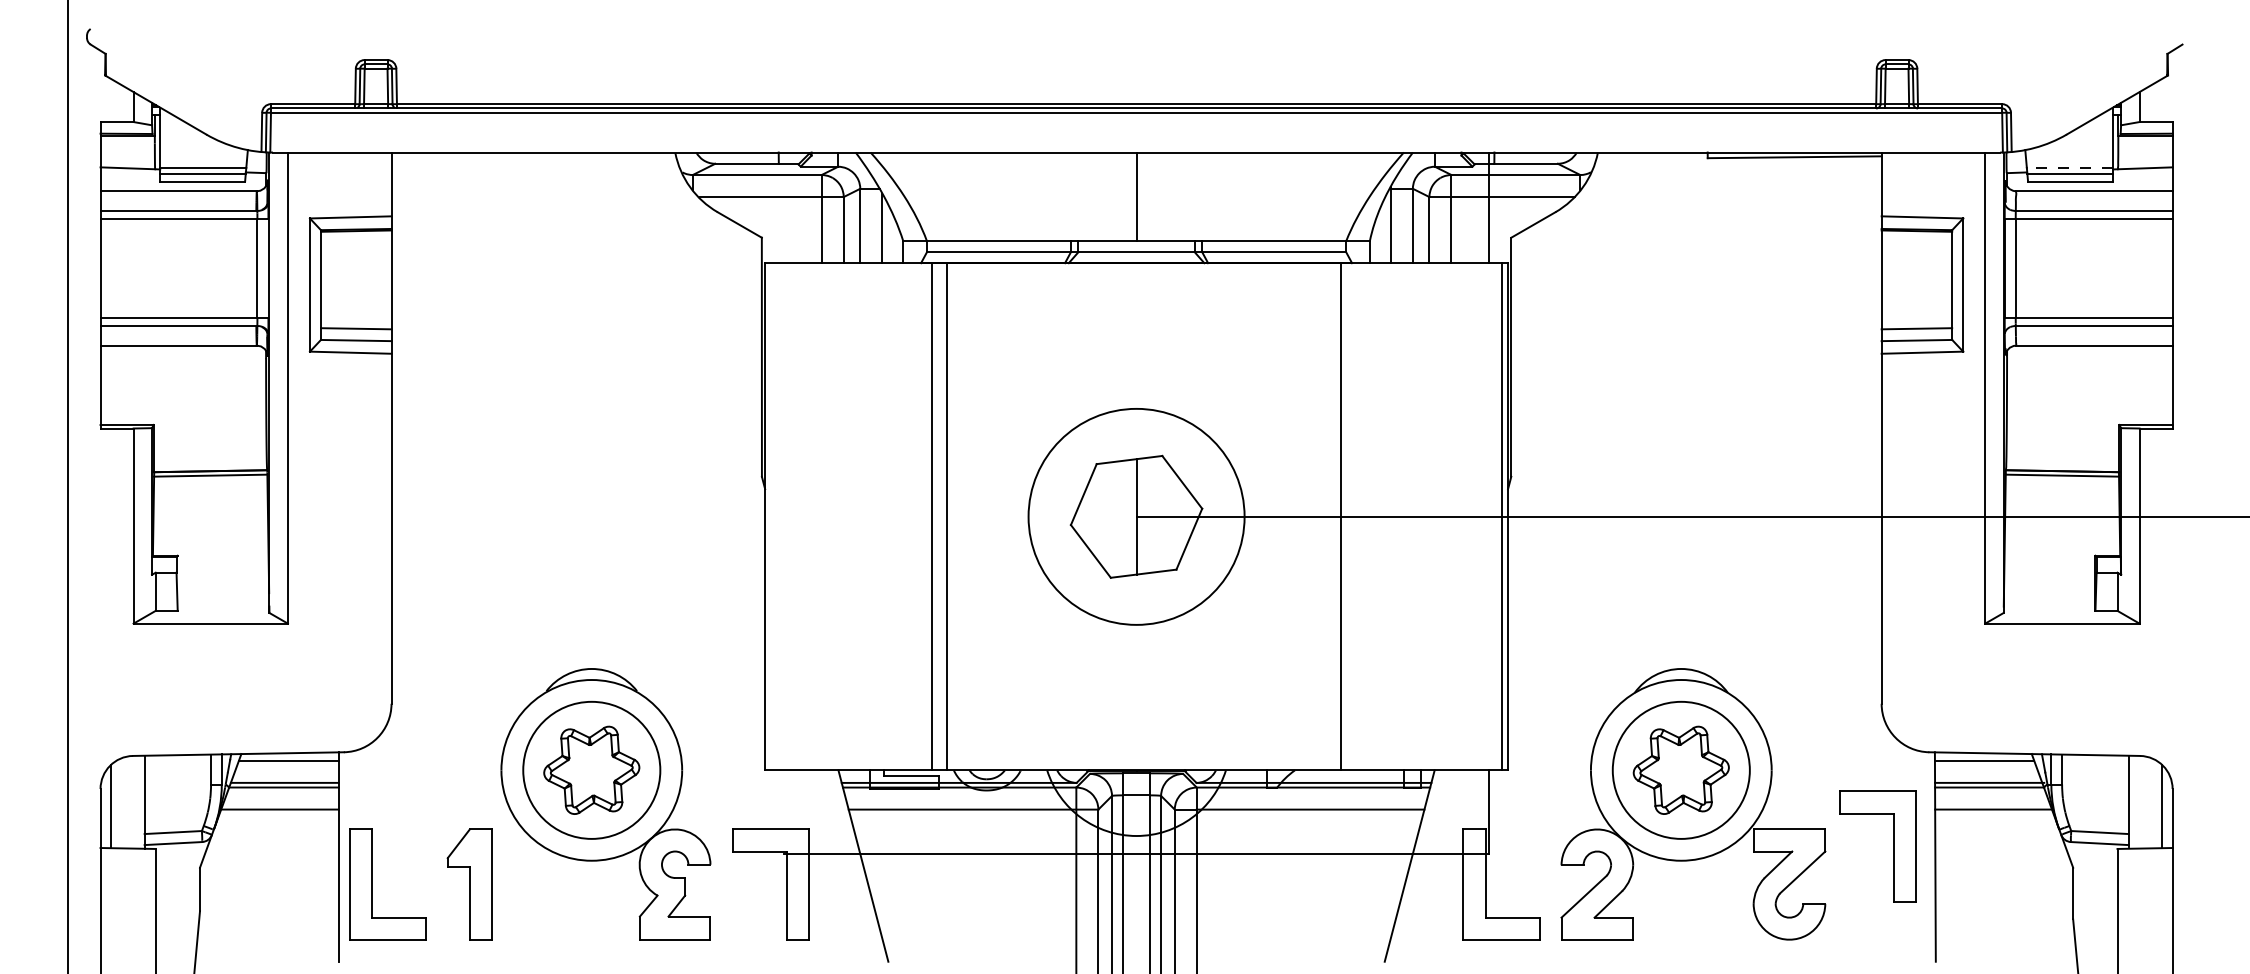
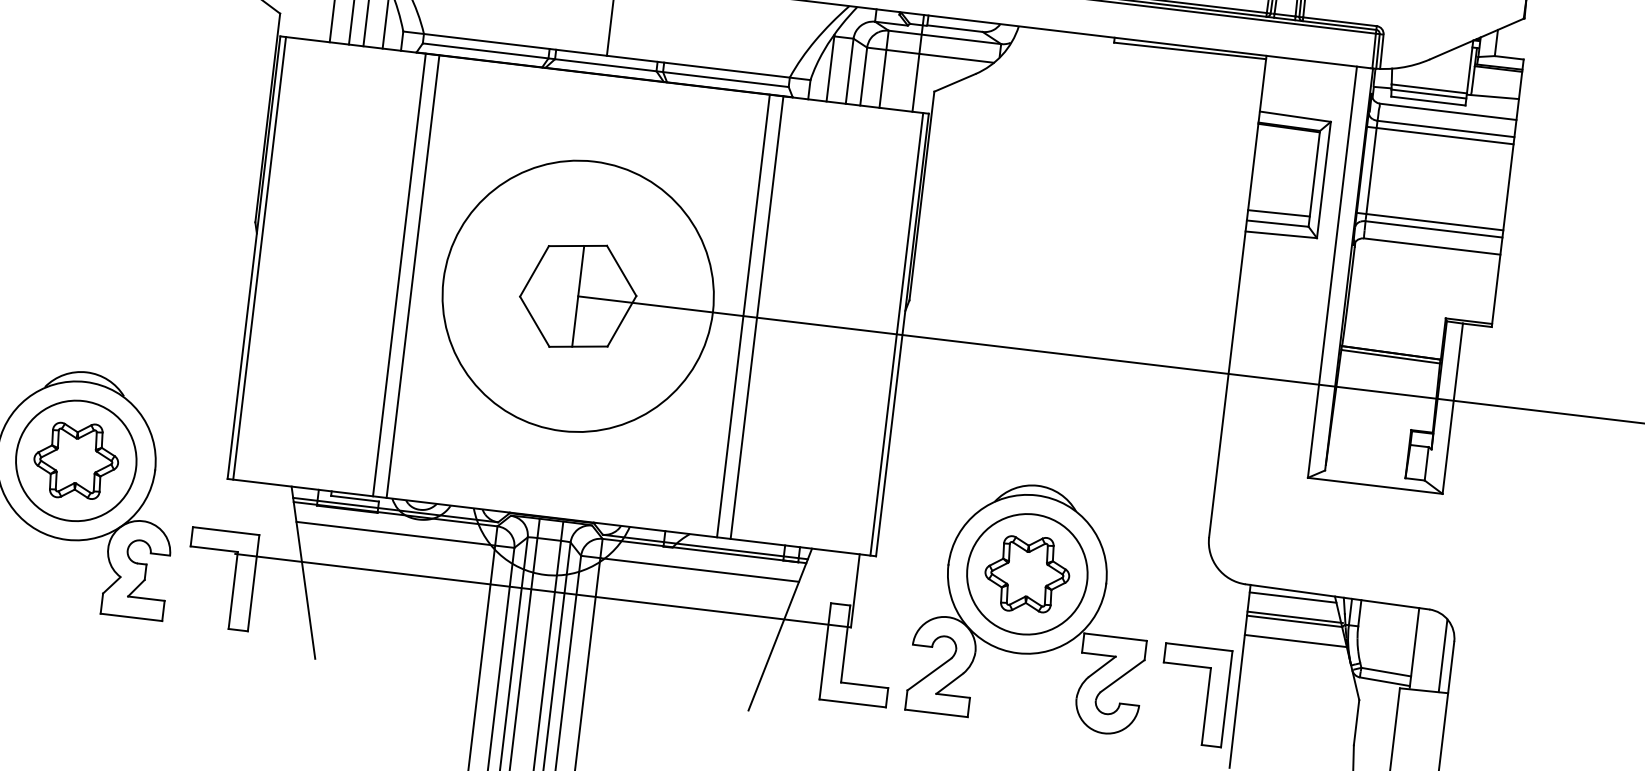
line: (2069, 167) -> (1428, 88), dashed -> solid
line: (771, 516) -> (259, 258), added
circle: (1136, 516) -> (578, 295), size x1.43
line: (1325, 516) -> (743, 315), added
part: (1893, 846) -> (1206, 696), moved

